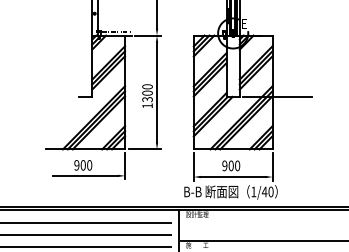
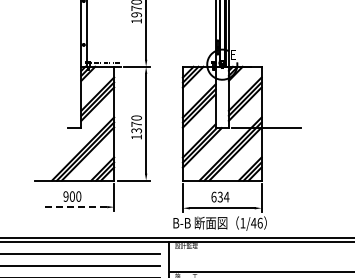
text: (147, 92) -> (136, 123), 1300 -> 1370
text: (231, 165) -> (220, 196), 900 -> 634
line: (85, 176) -> (74, 207), solid -> dashed
text: (270, 192) -> (259, 223), 1/40 -> 1/46

